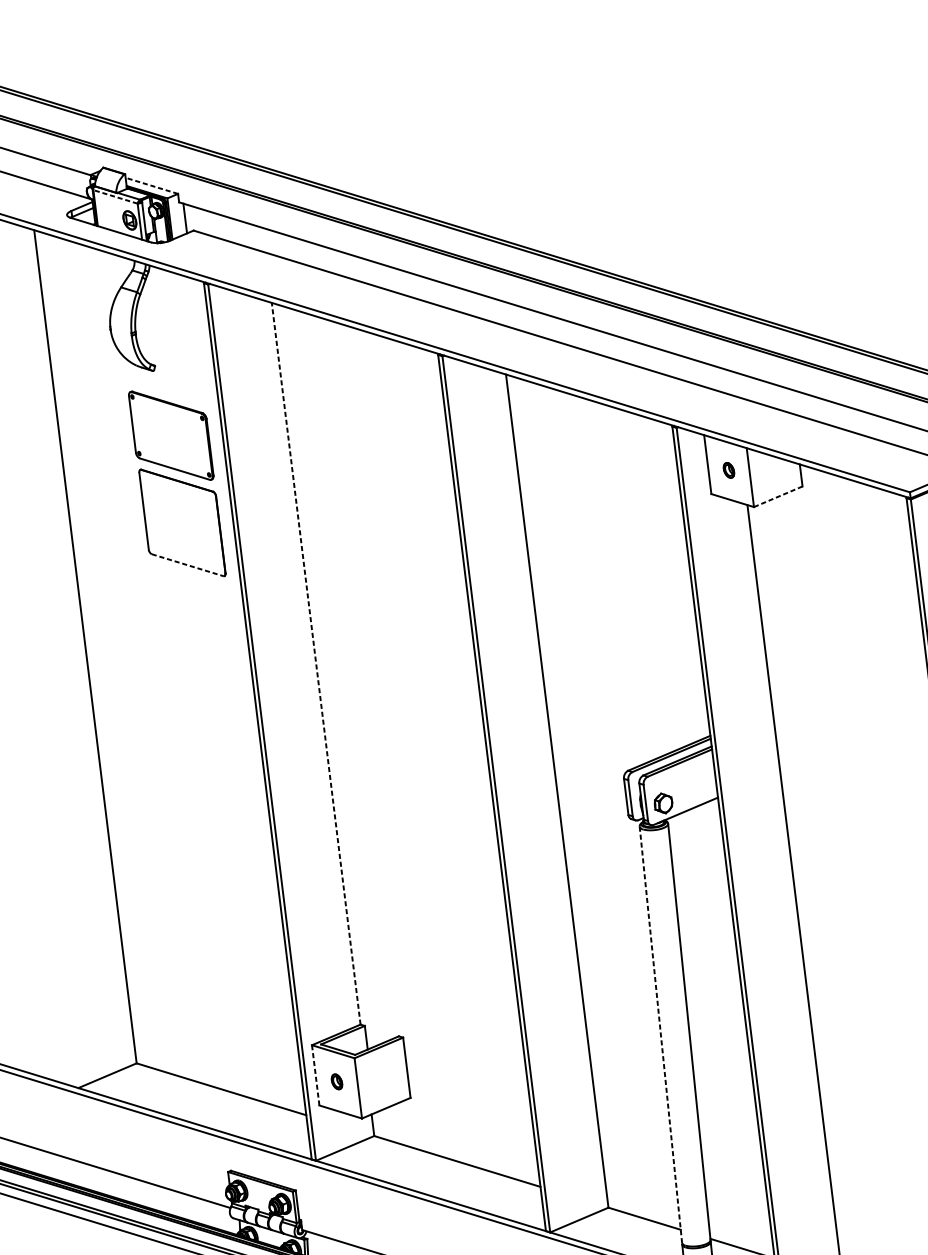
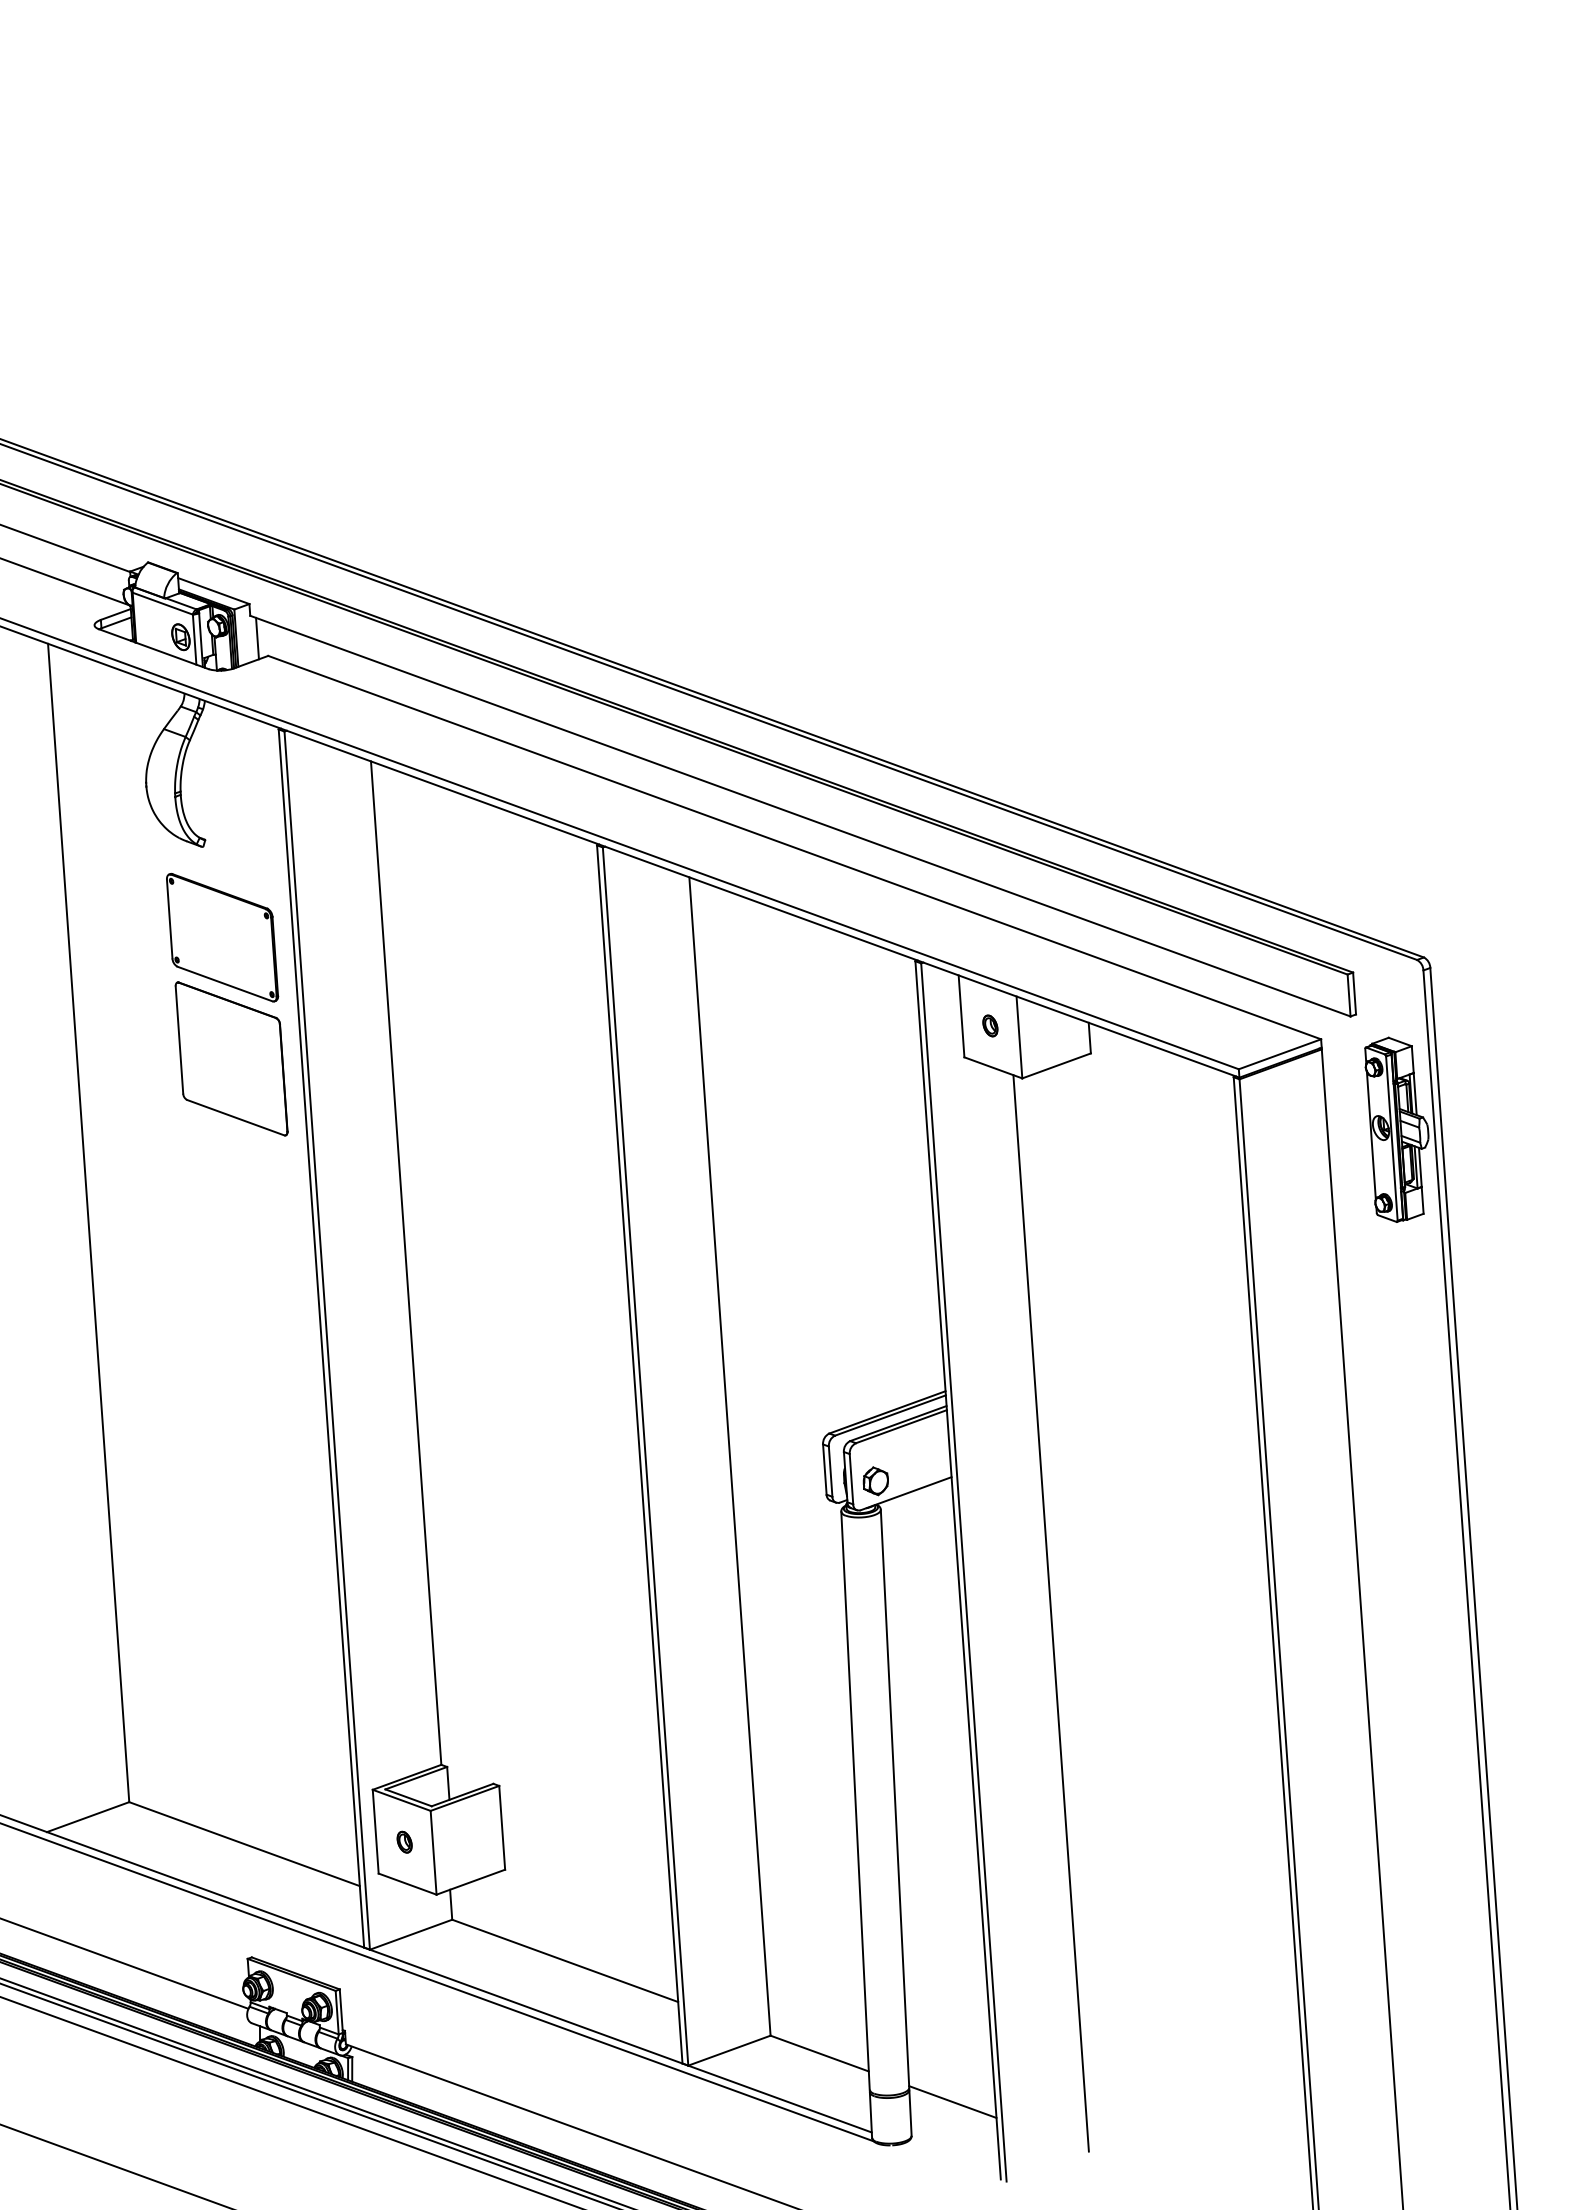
line: (151, 186) -> (213, 591), dashed -> solid
line: (115, 196) -> (162, 603), dashed -> solid
line: (778, 496) -> (1057, 1065), dashed -> solid
line: (187, 565) -> (235, 1117), dashed -> solid
line: (316, 664) -> (406, 1263), dashed -> solid
line: (660, 1035) -> (855, 1801), dashed -> solid
line: (315, 1075) -> (375, 1831), dashed -> solid

